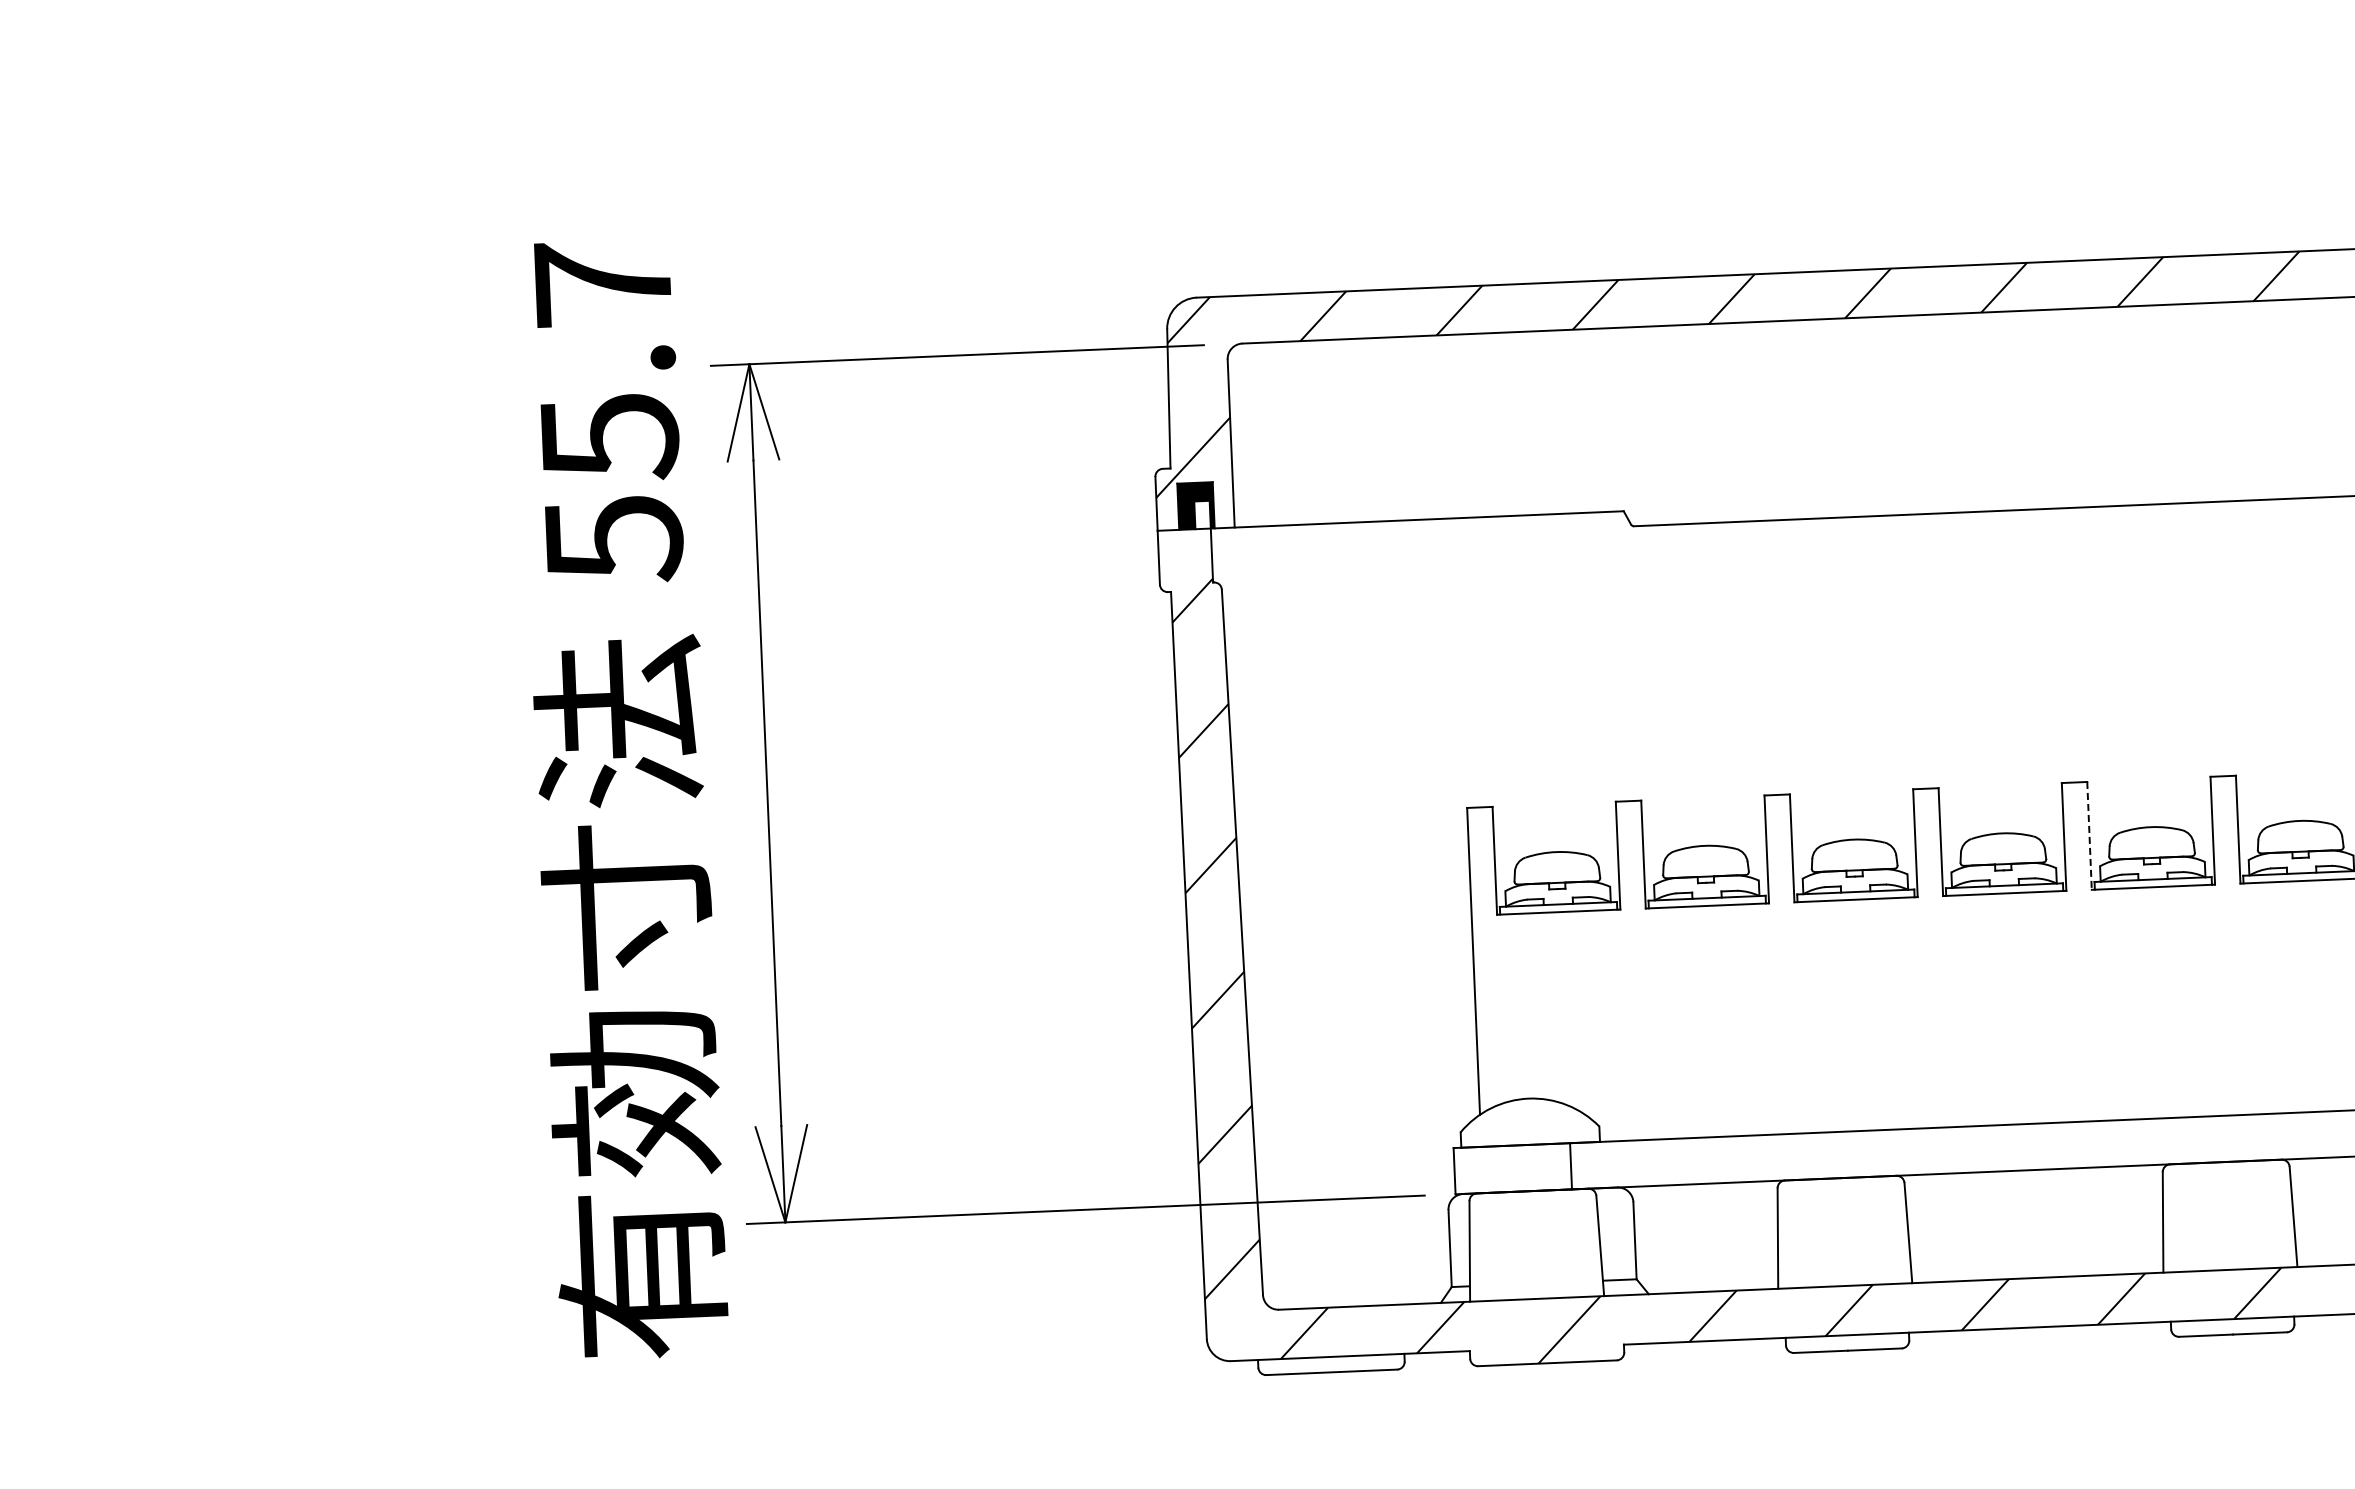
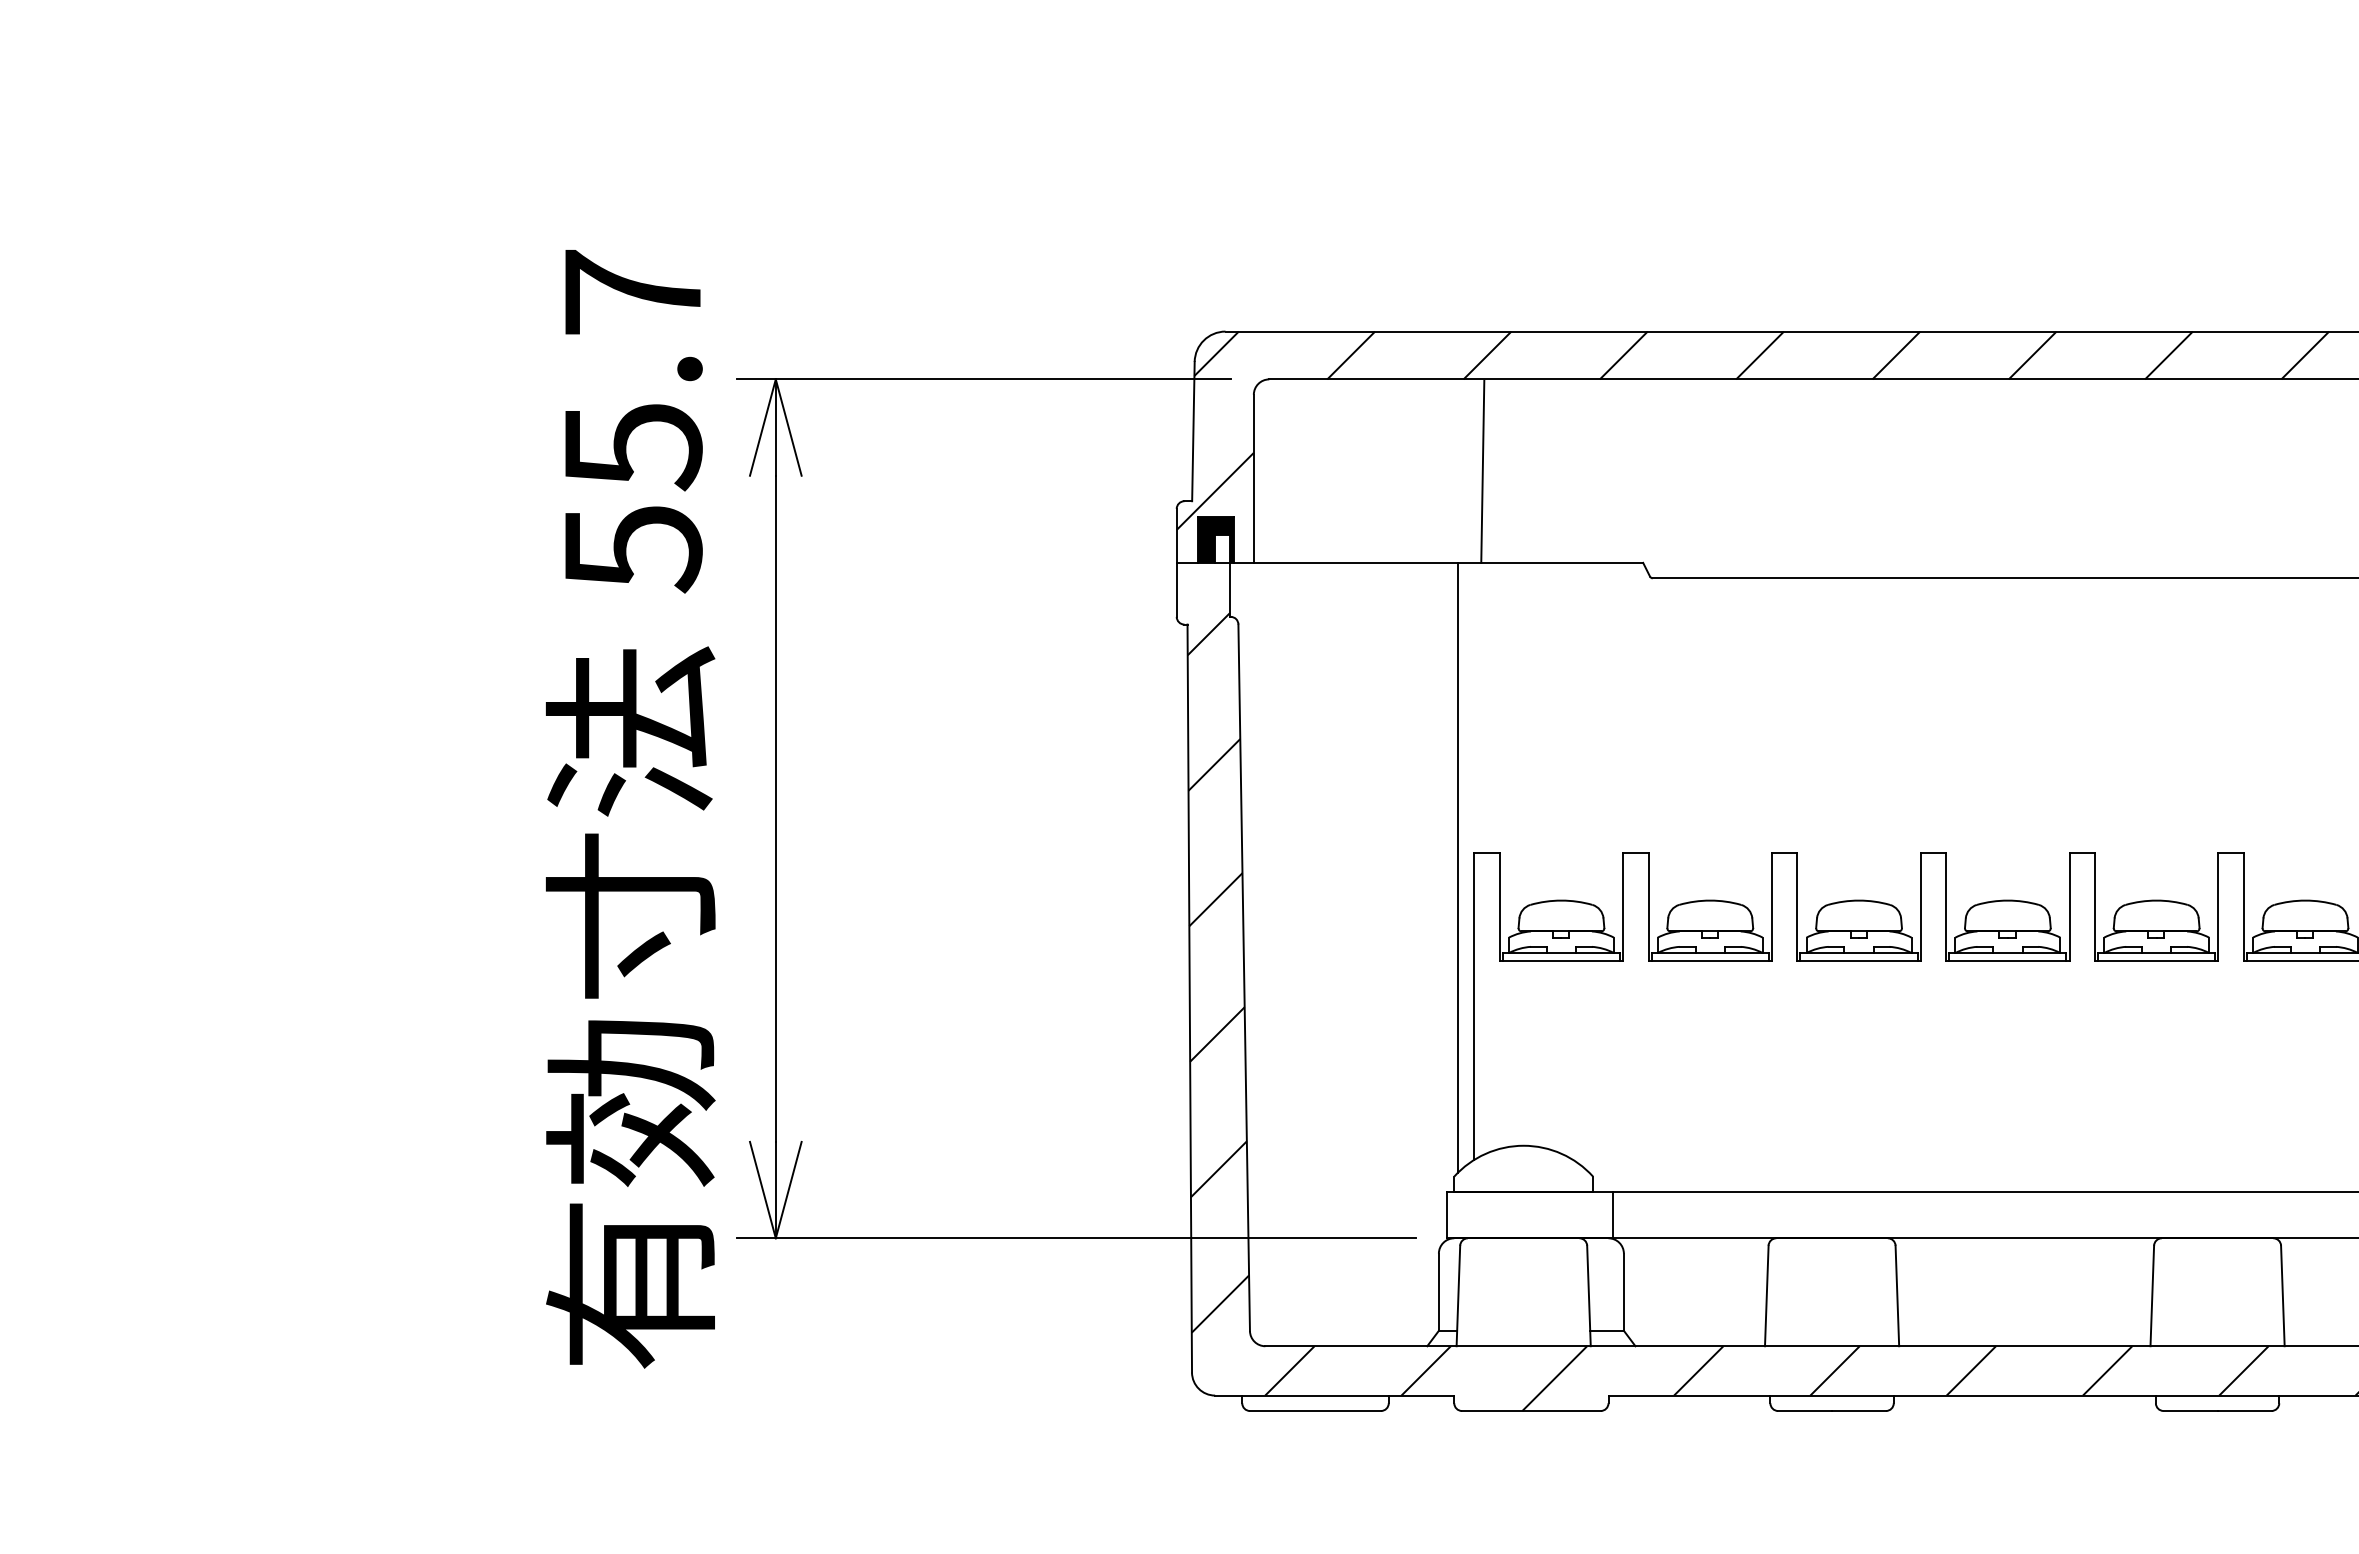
line: (1459, 426) -> (1482, 471), added
line: (1451, 823) -> (1458, 867), added
line: (2089, 835) -> (2094, 906), dashed -> solid
line: (1571, 1166) -> (1613, 1215), moved

